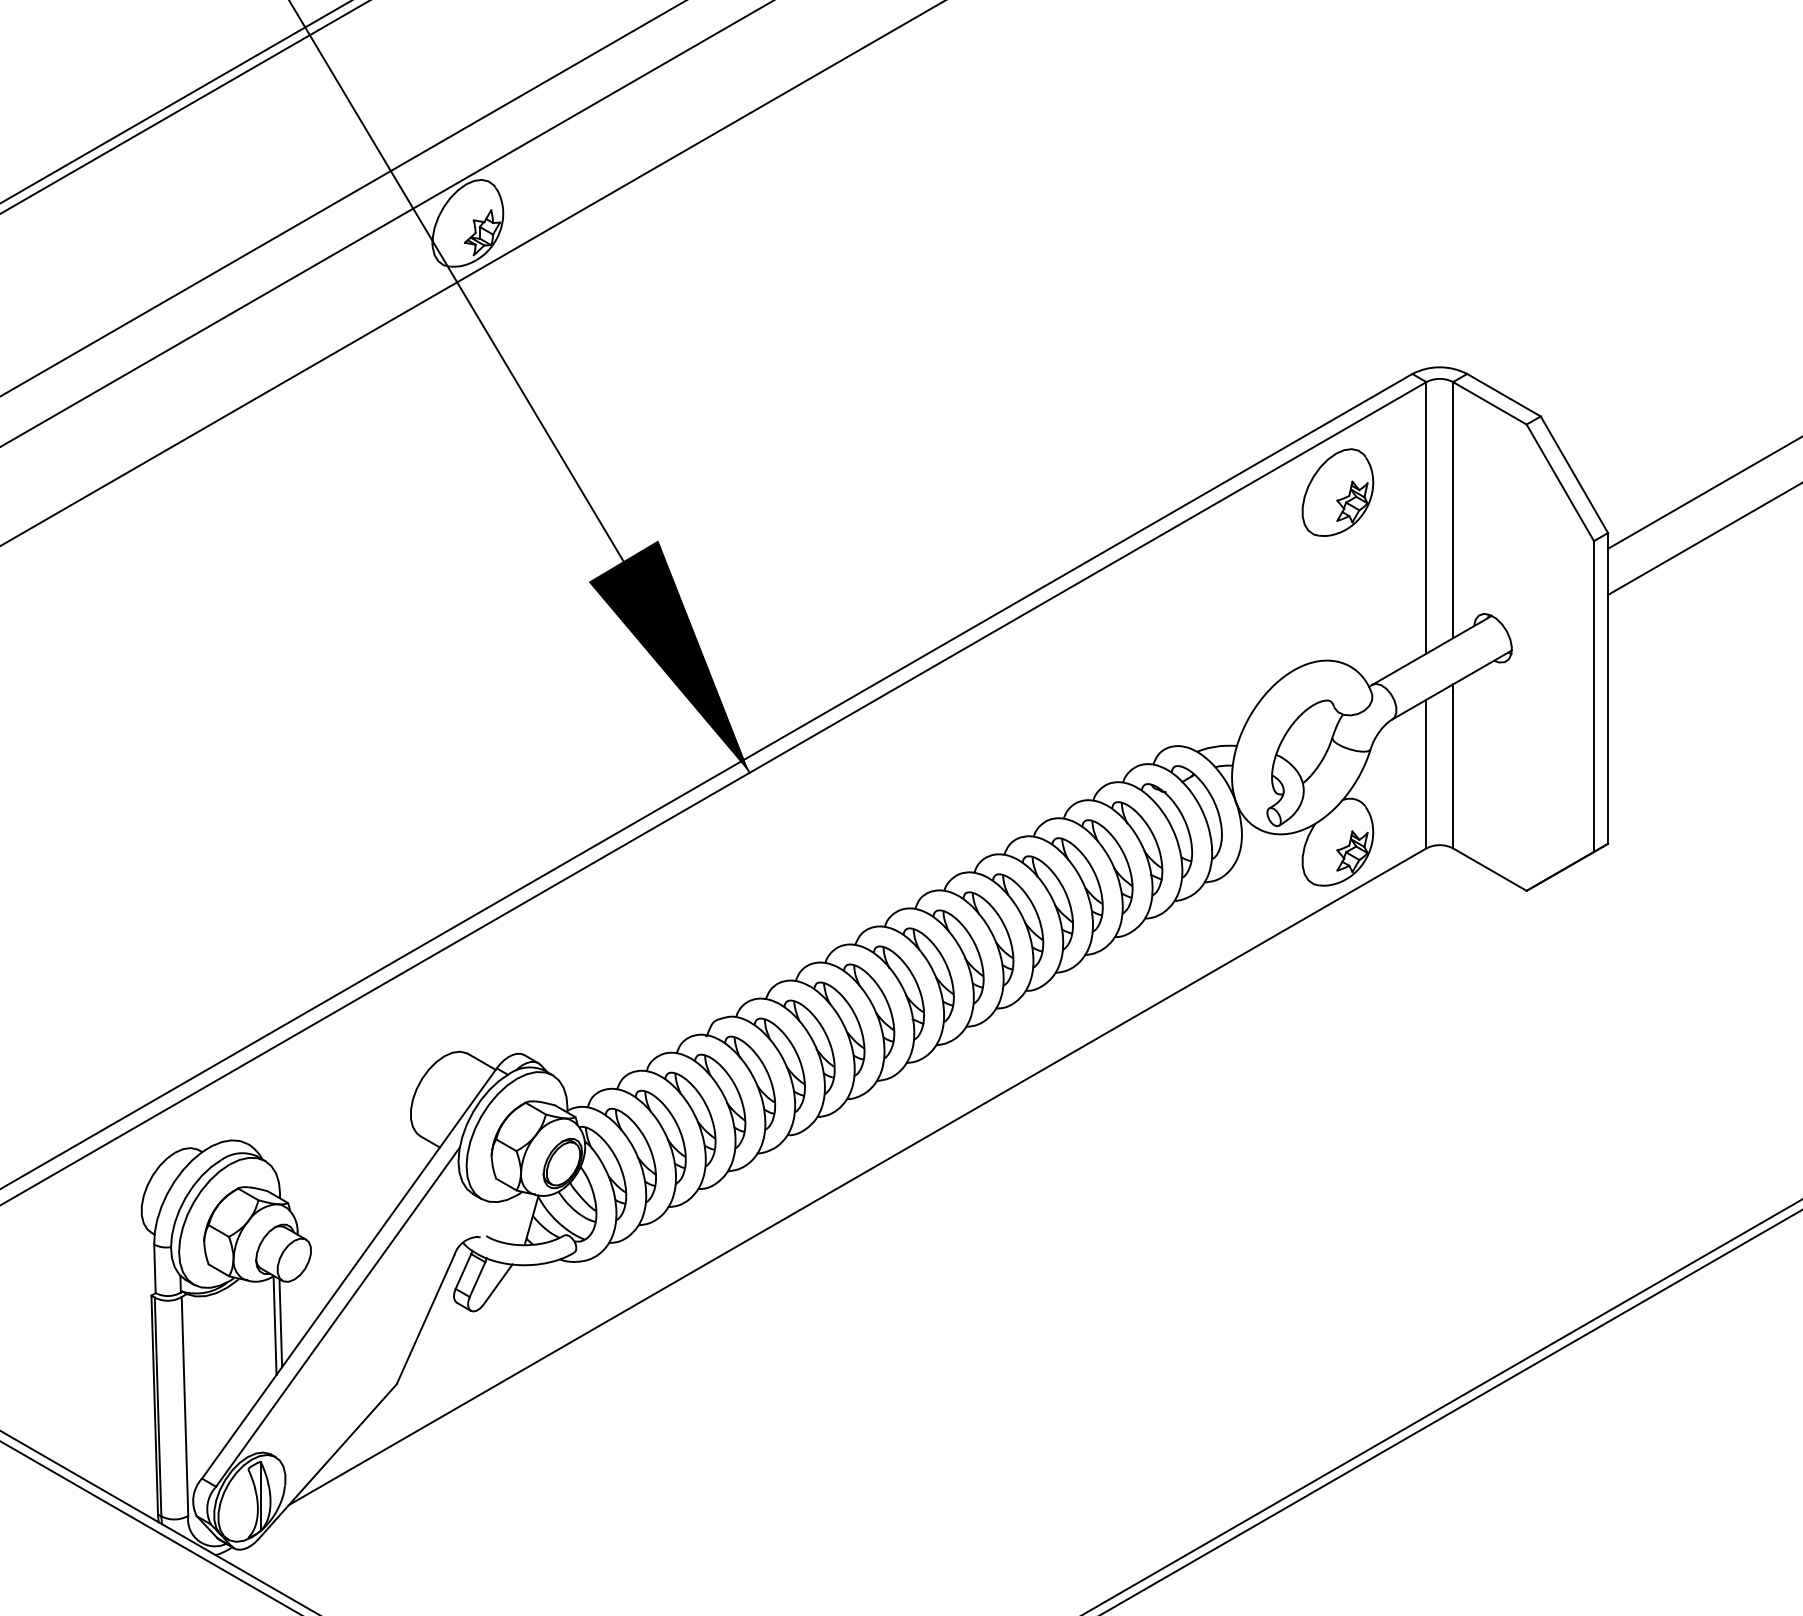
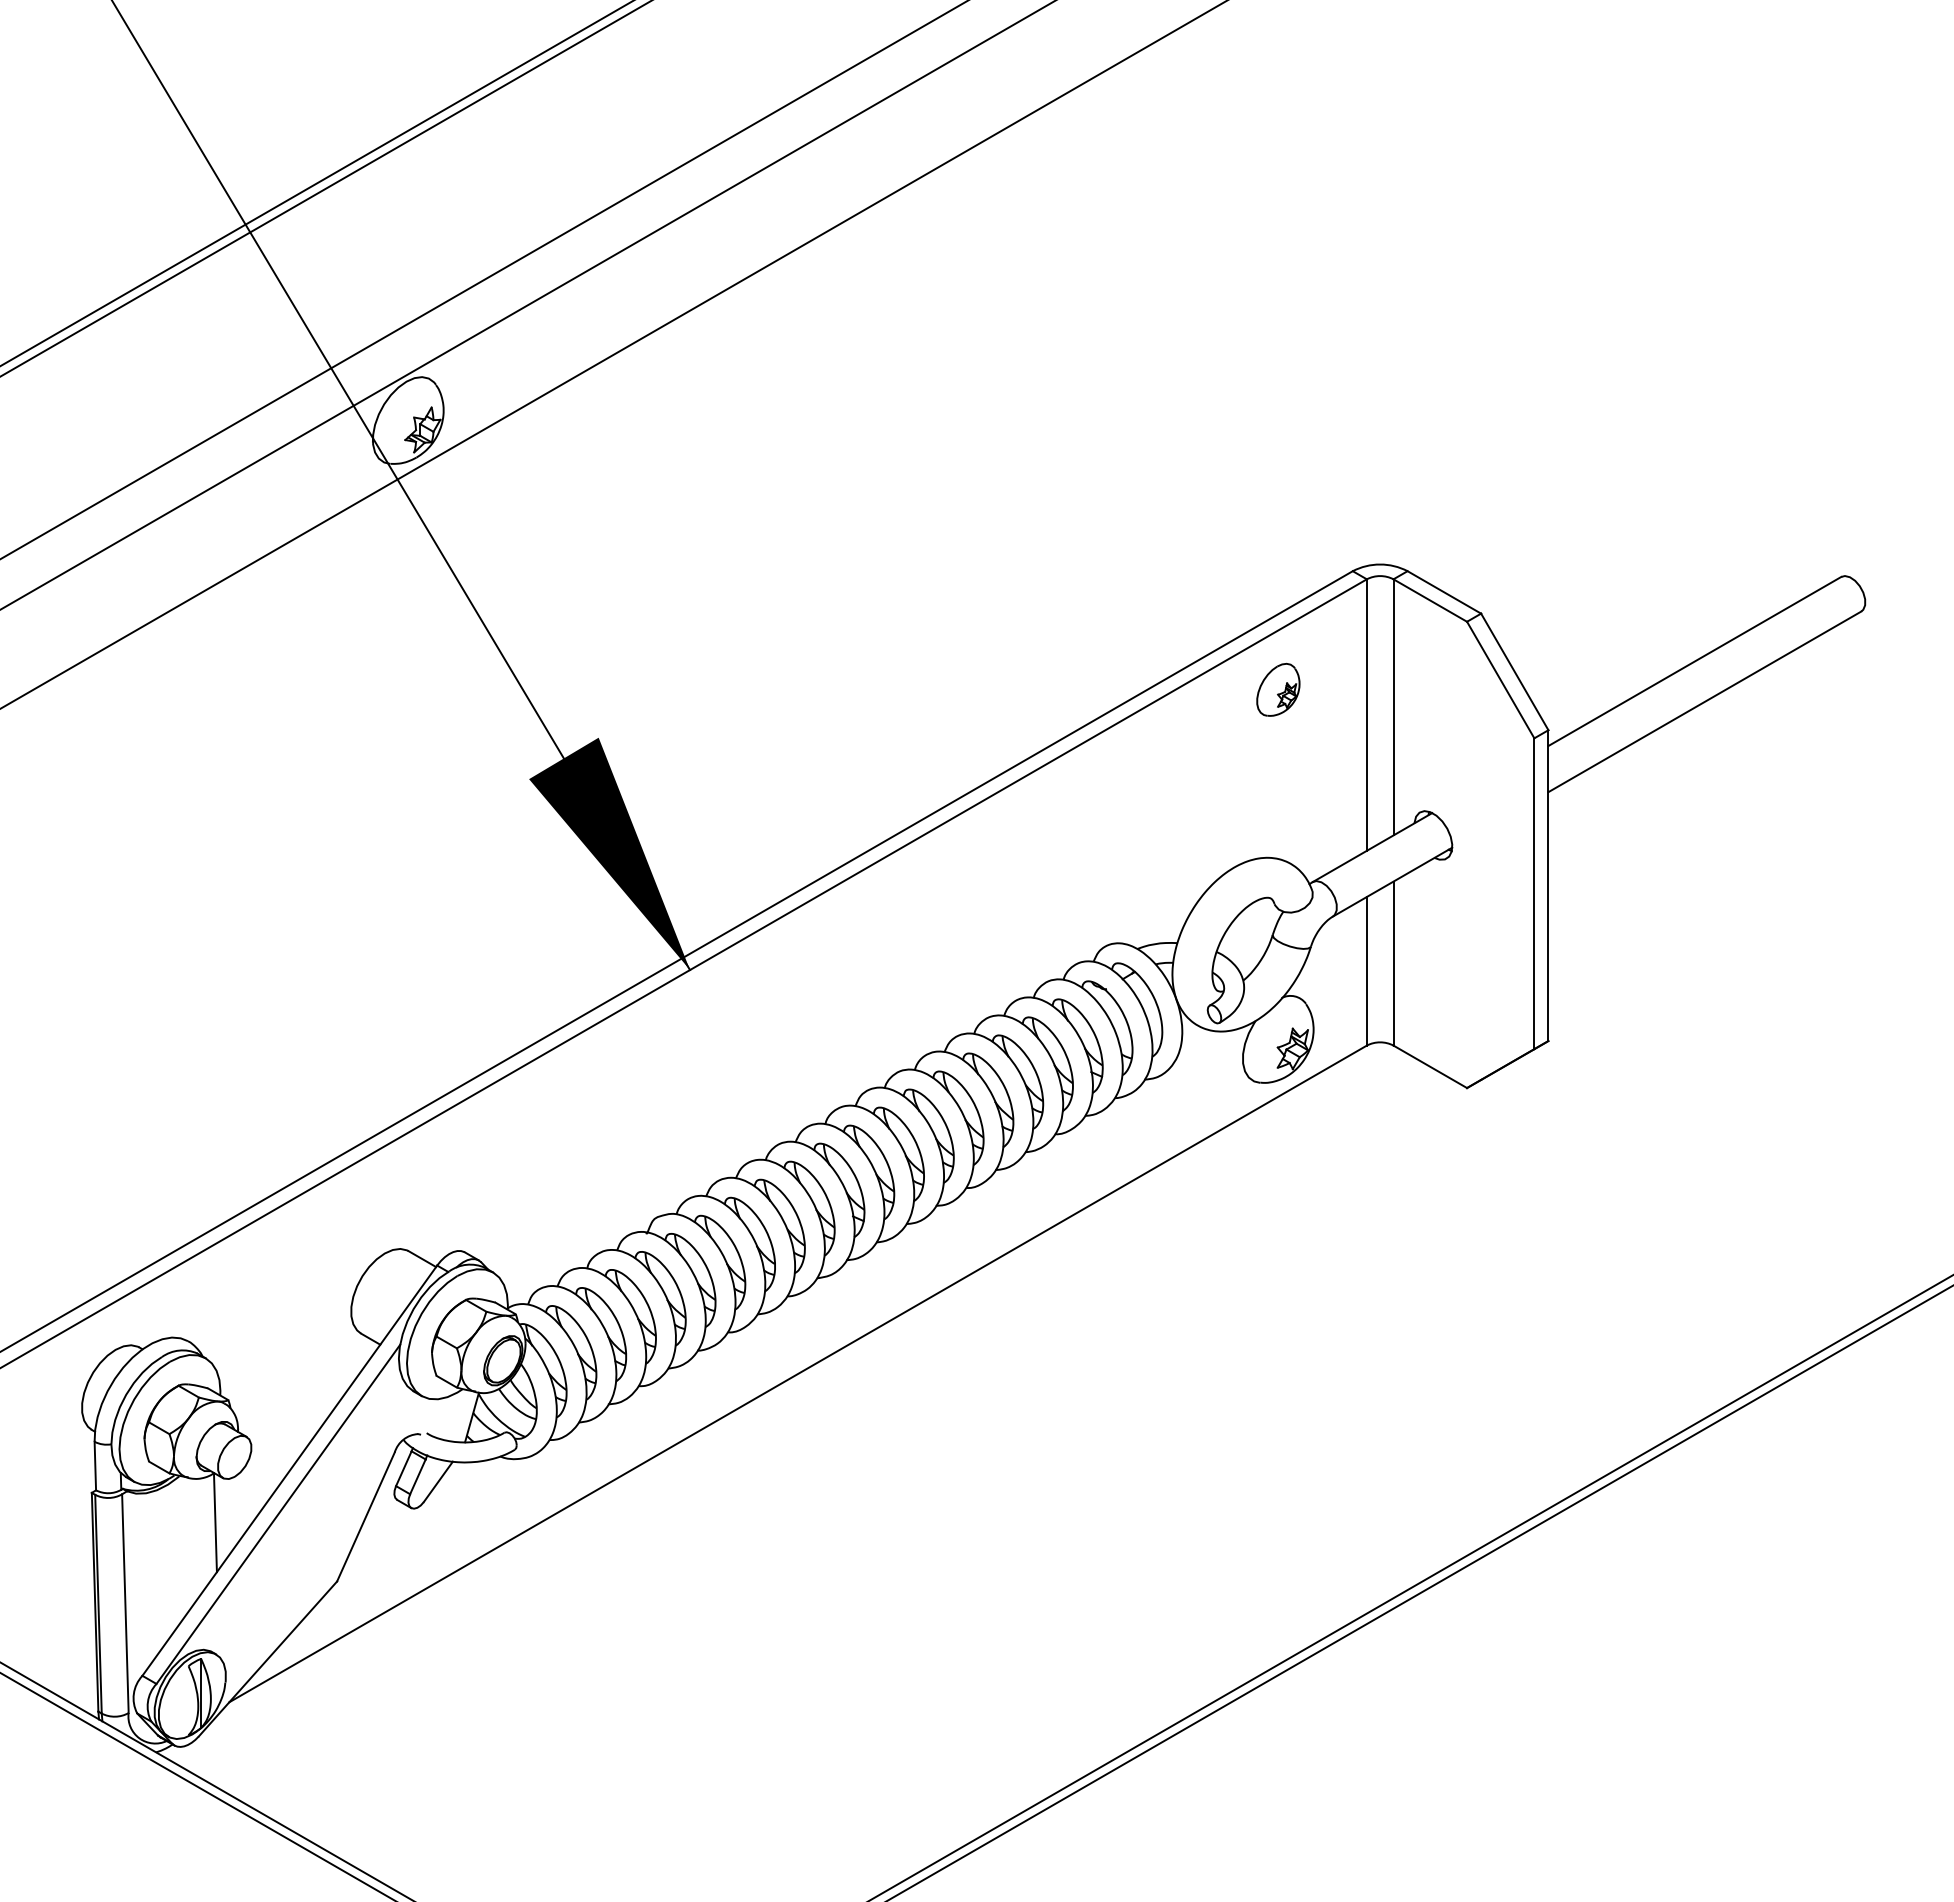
part: (1338, 492) -> (1278, 689), size x0.6
line: (280, 1323) -> (220, 1520), removed

